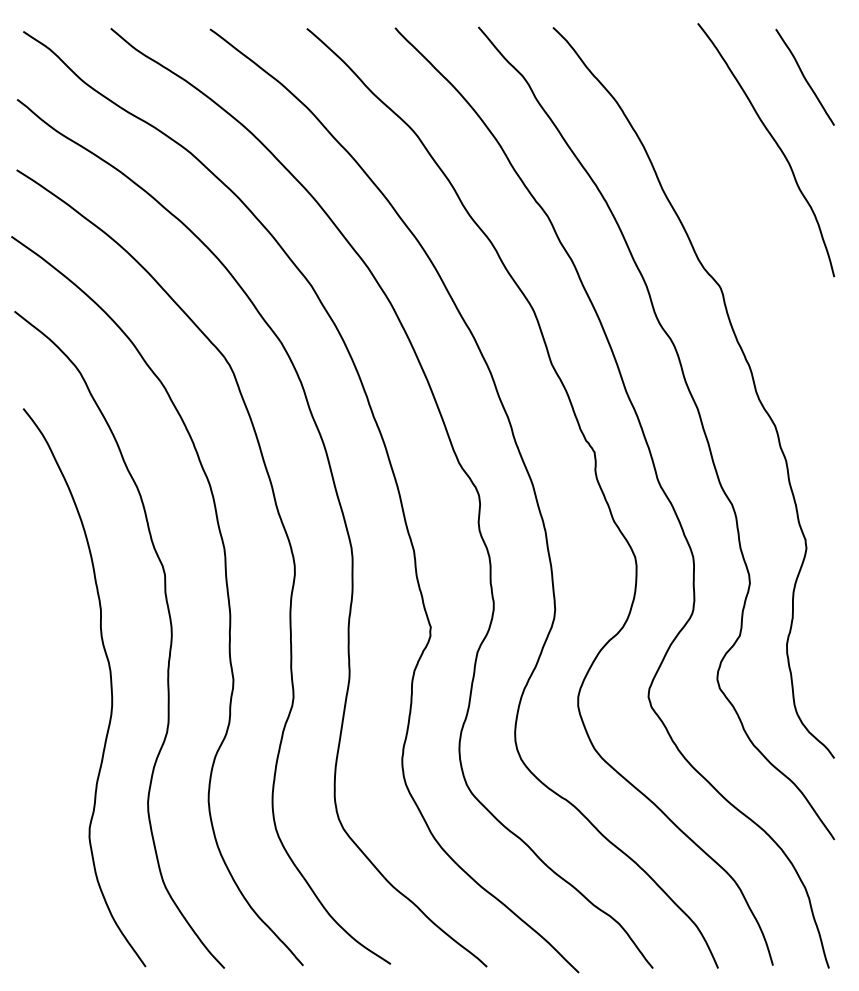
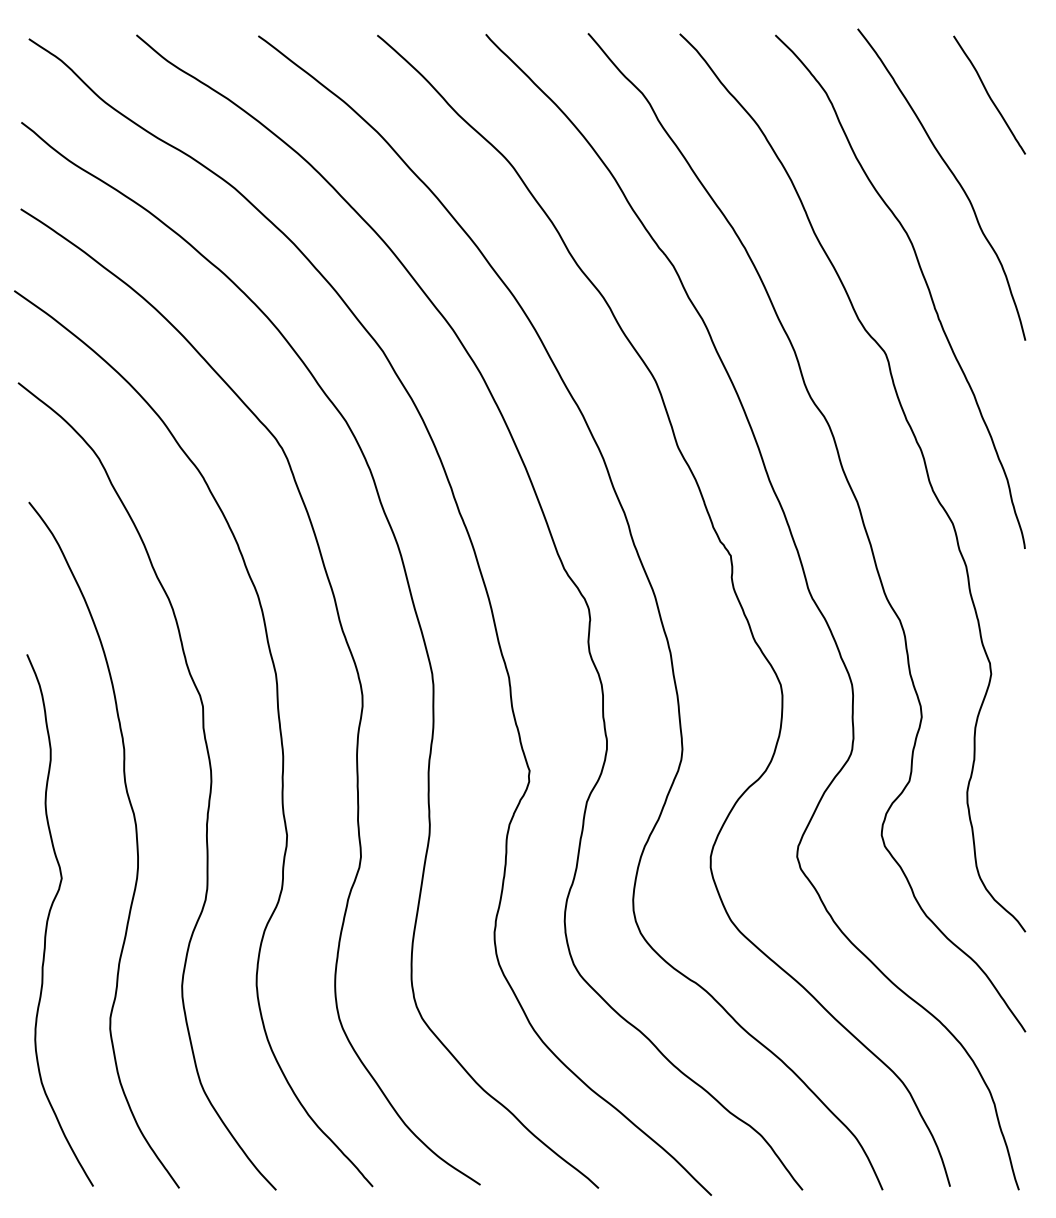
curve: (752, 228) -> (924, 281), added
curve: (40, 746) -> (49, 917), added

